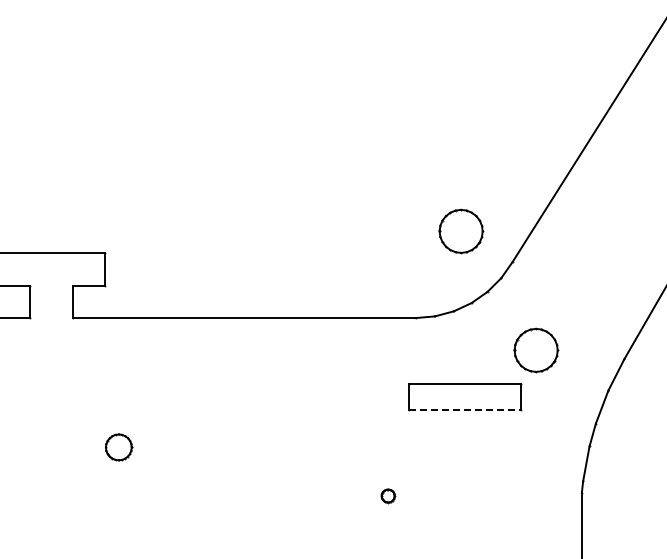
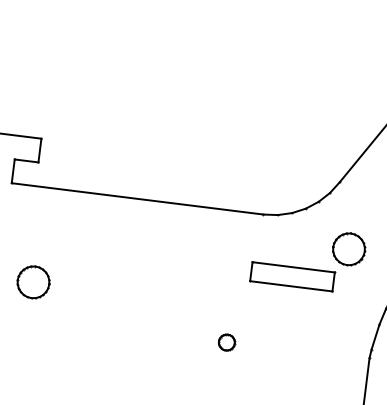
part: (461, 231) -> (305, 155), removed
line: (465, 409) -> (291, 286), dashed -> solid
part: (118, 447) -> (33, 282), size x1.67
part: (388, 496) -> (227, 343), size x1.67

